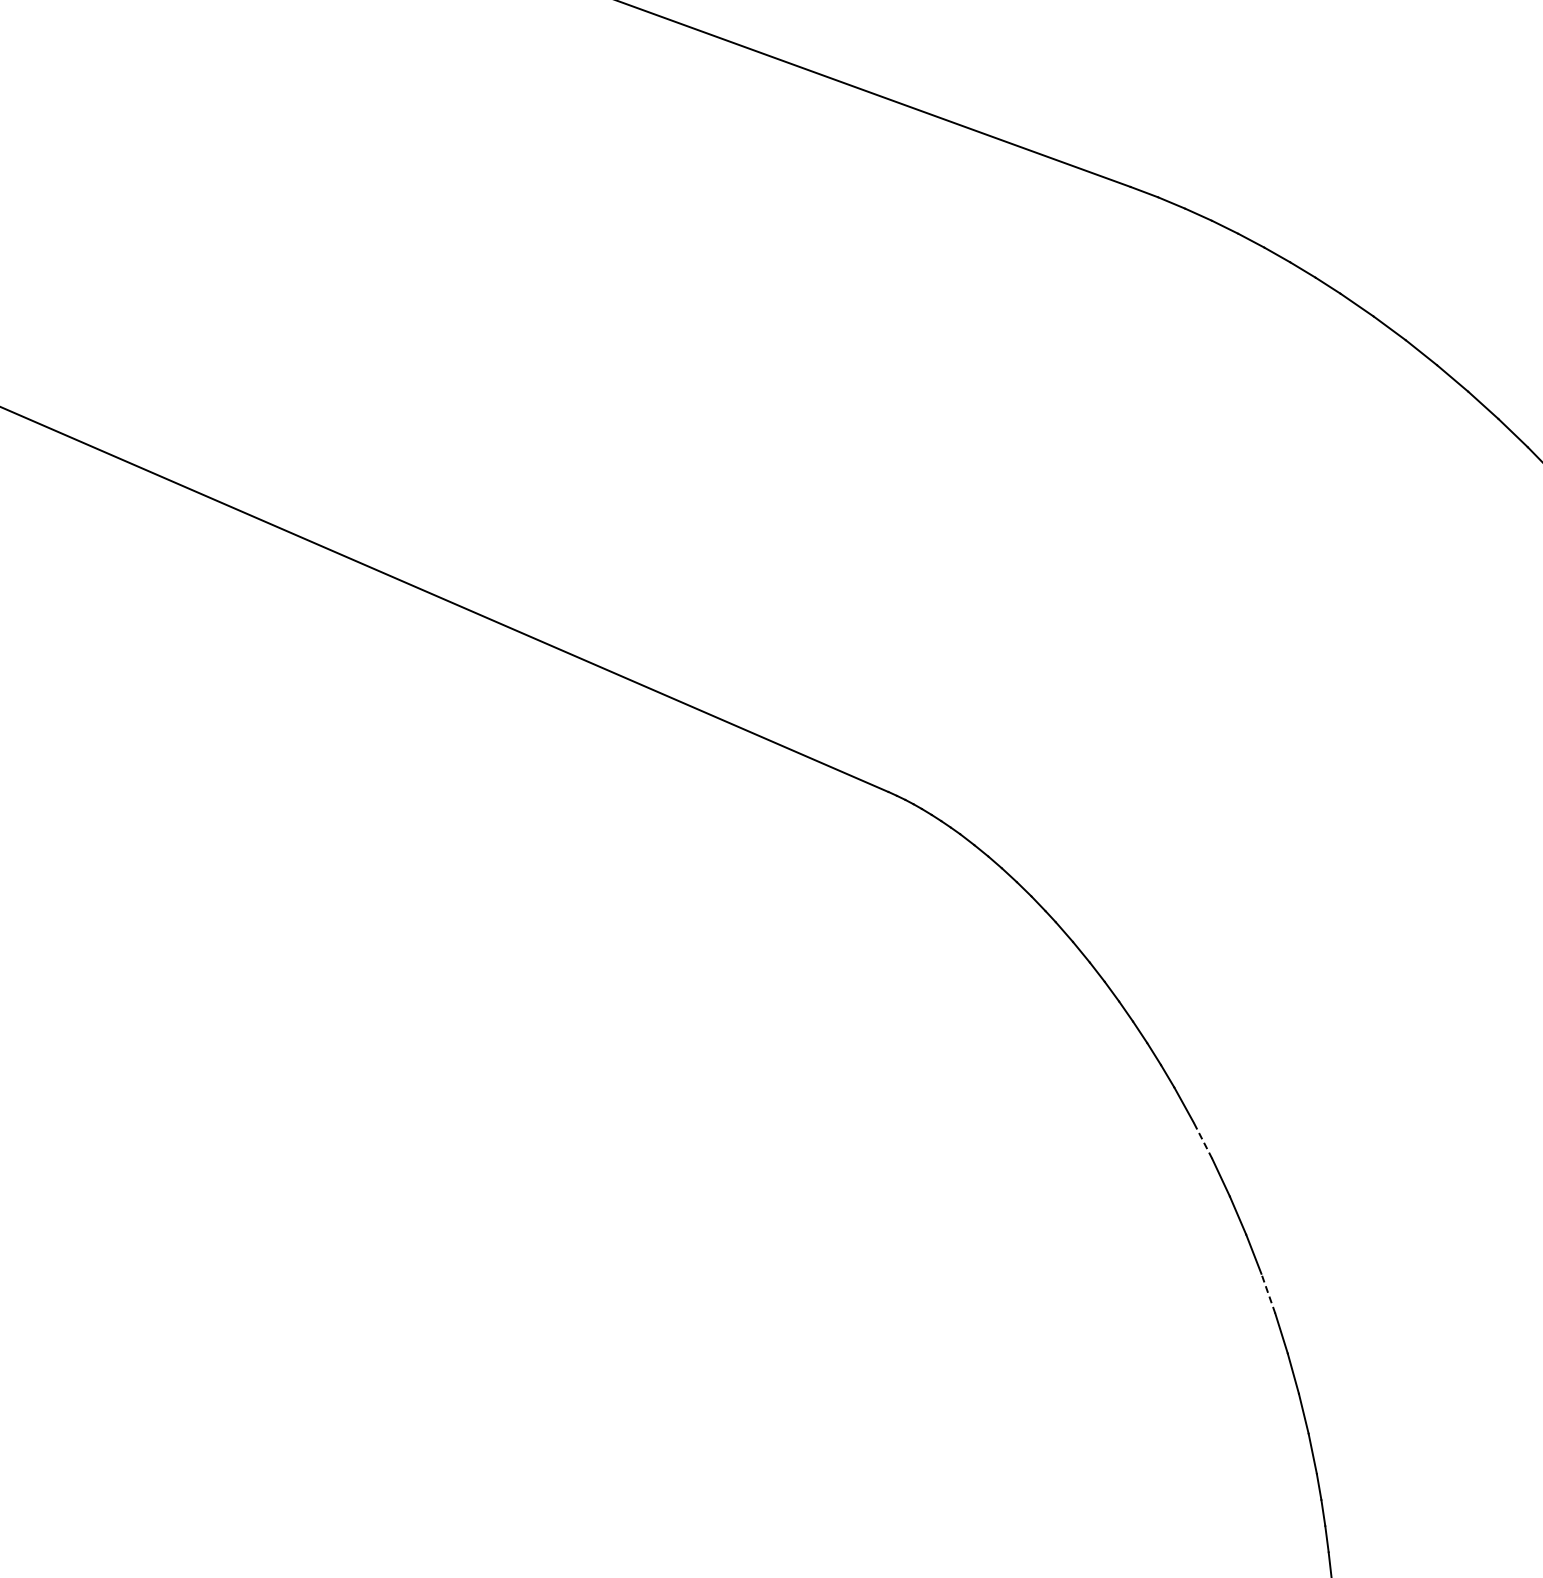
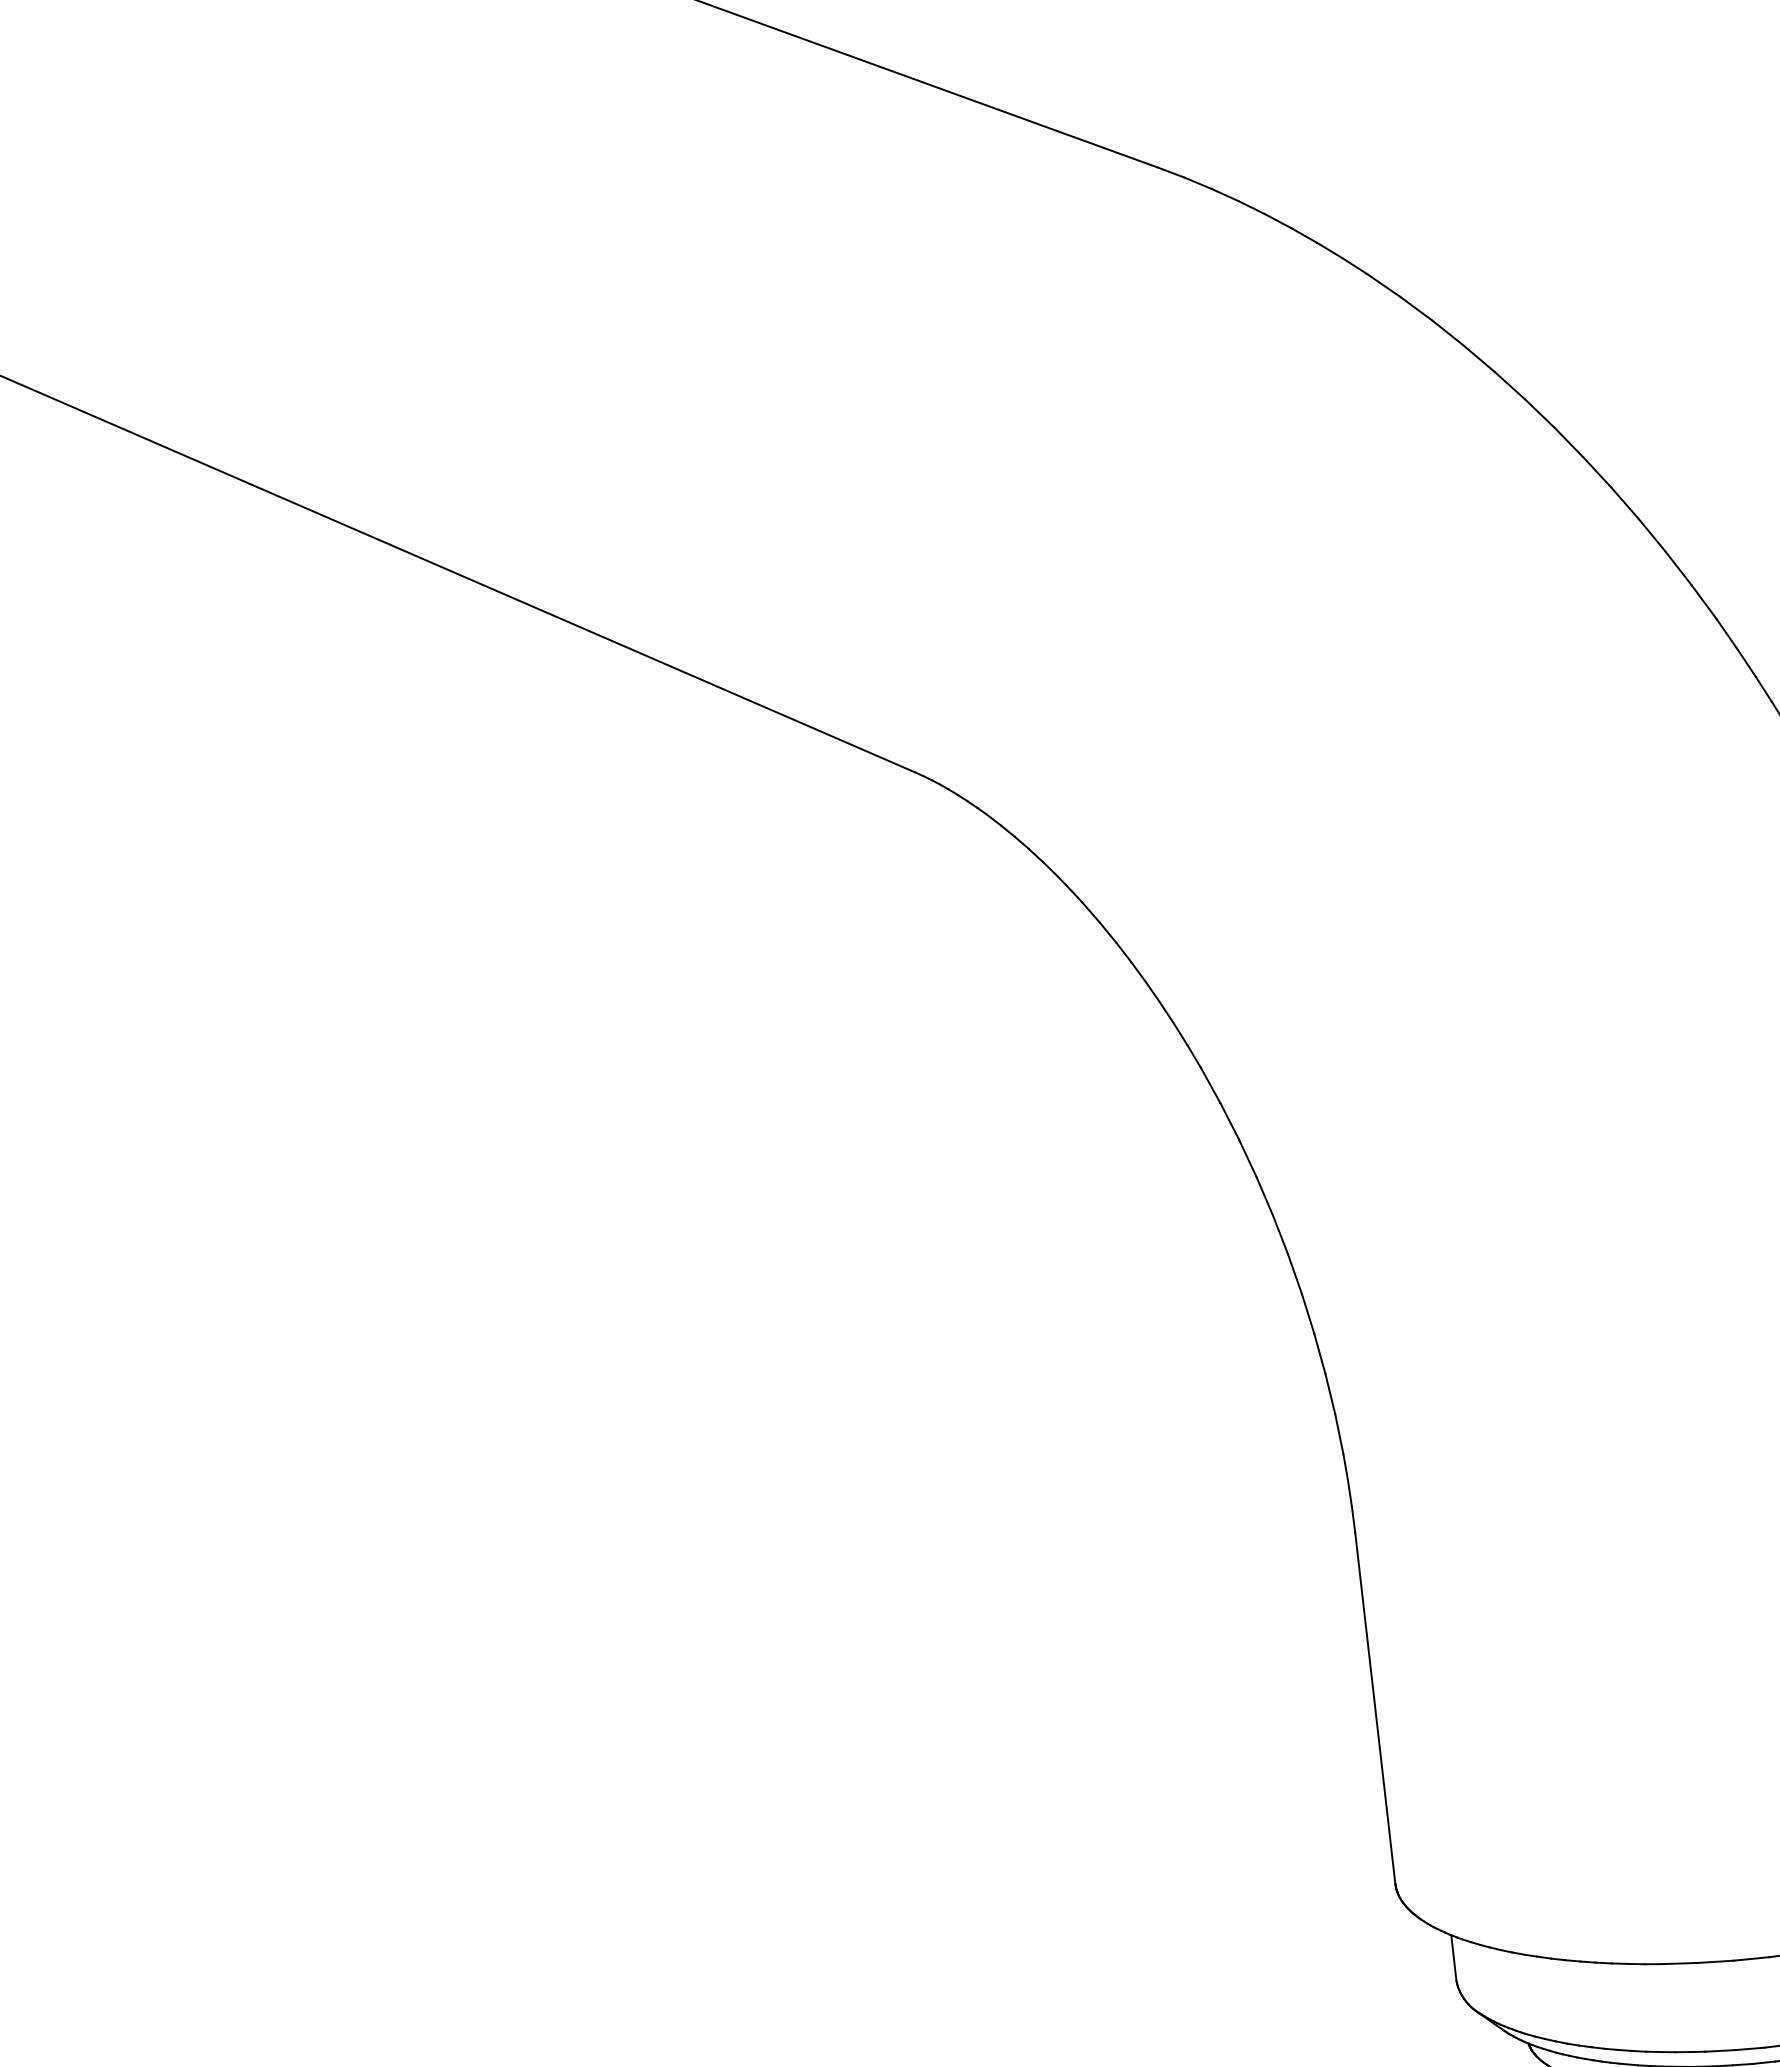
line: (1202, 1140) -> (1229, 1120), dashed -> solid
line: (1267, 1293) -> (1294, 1273), dashed -> solid

